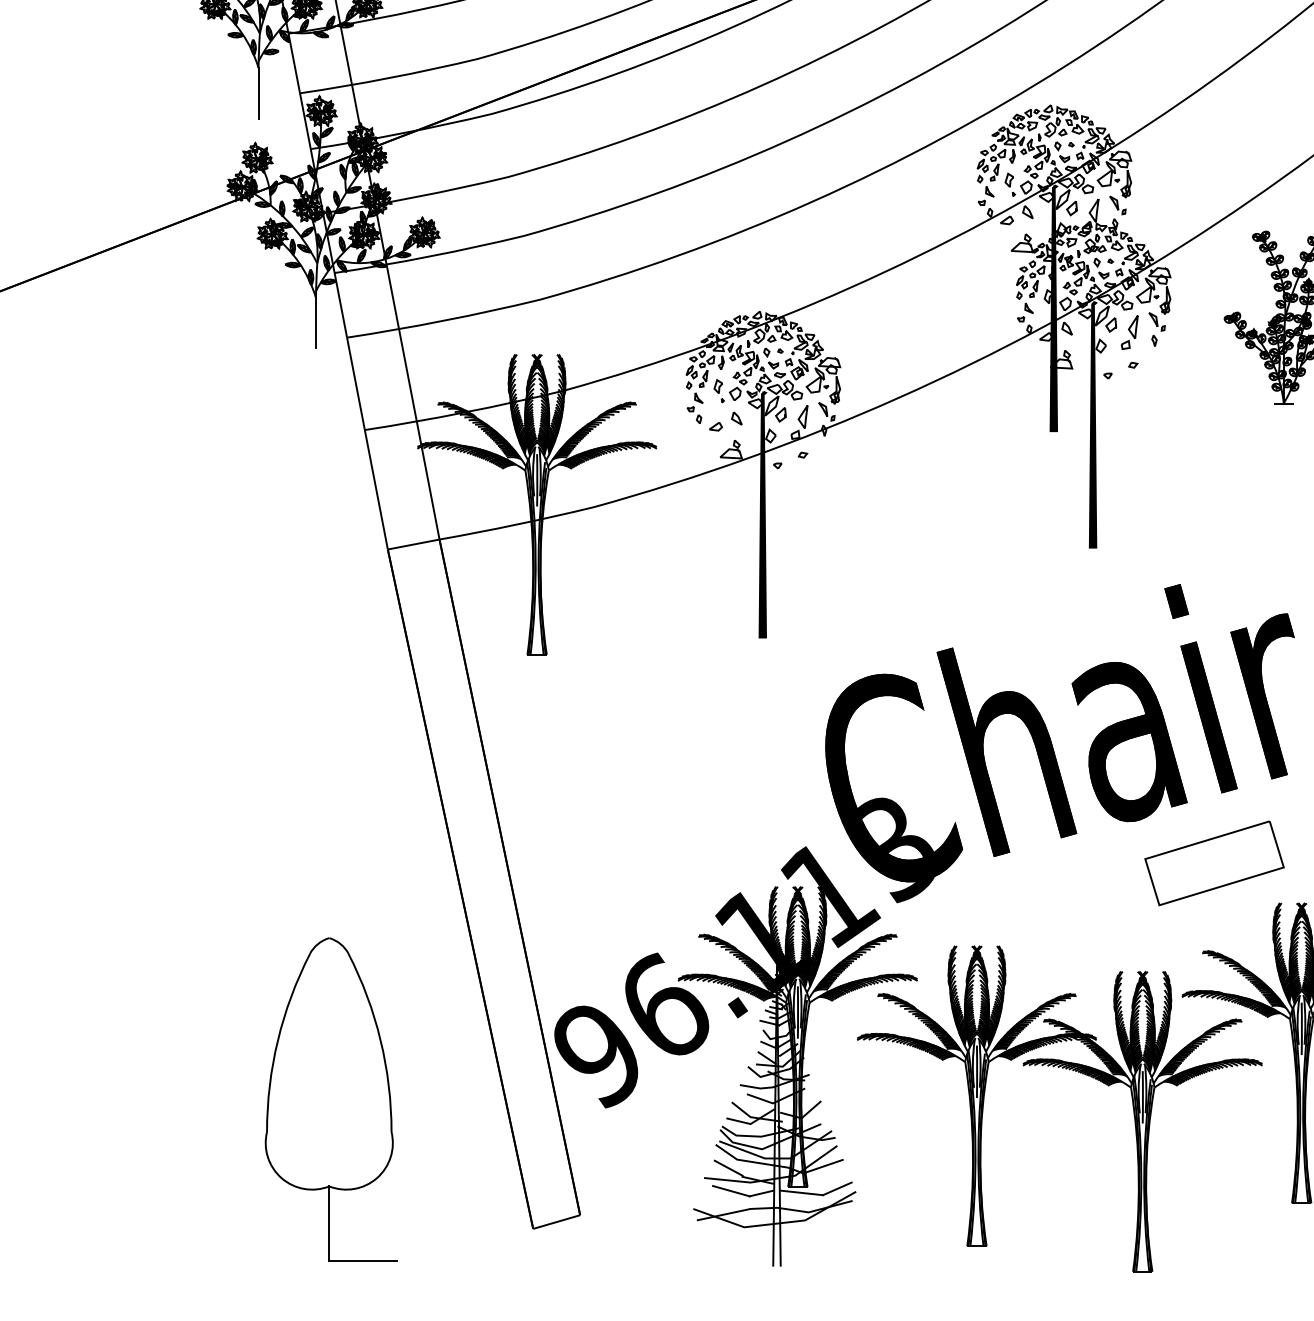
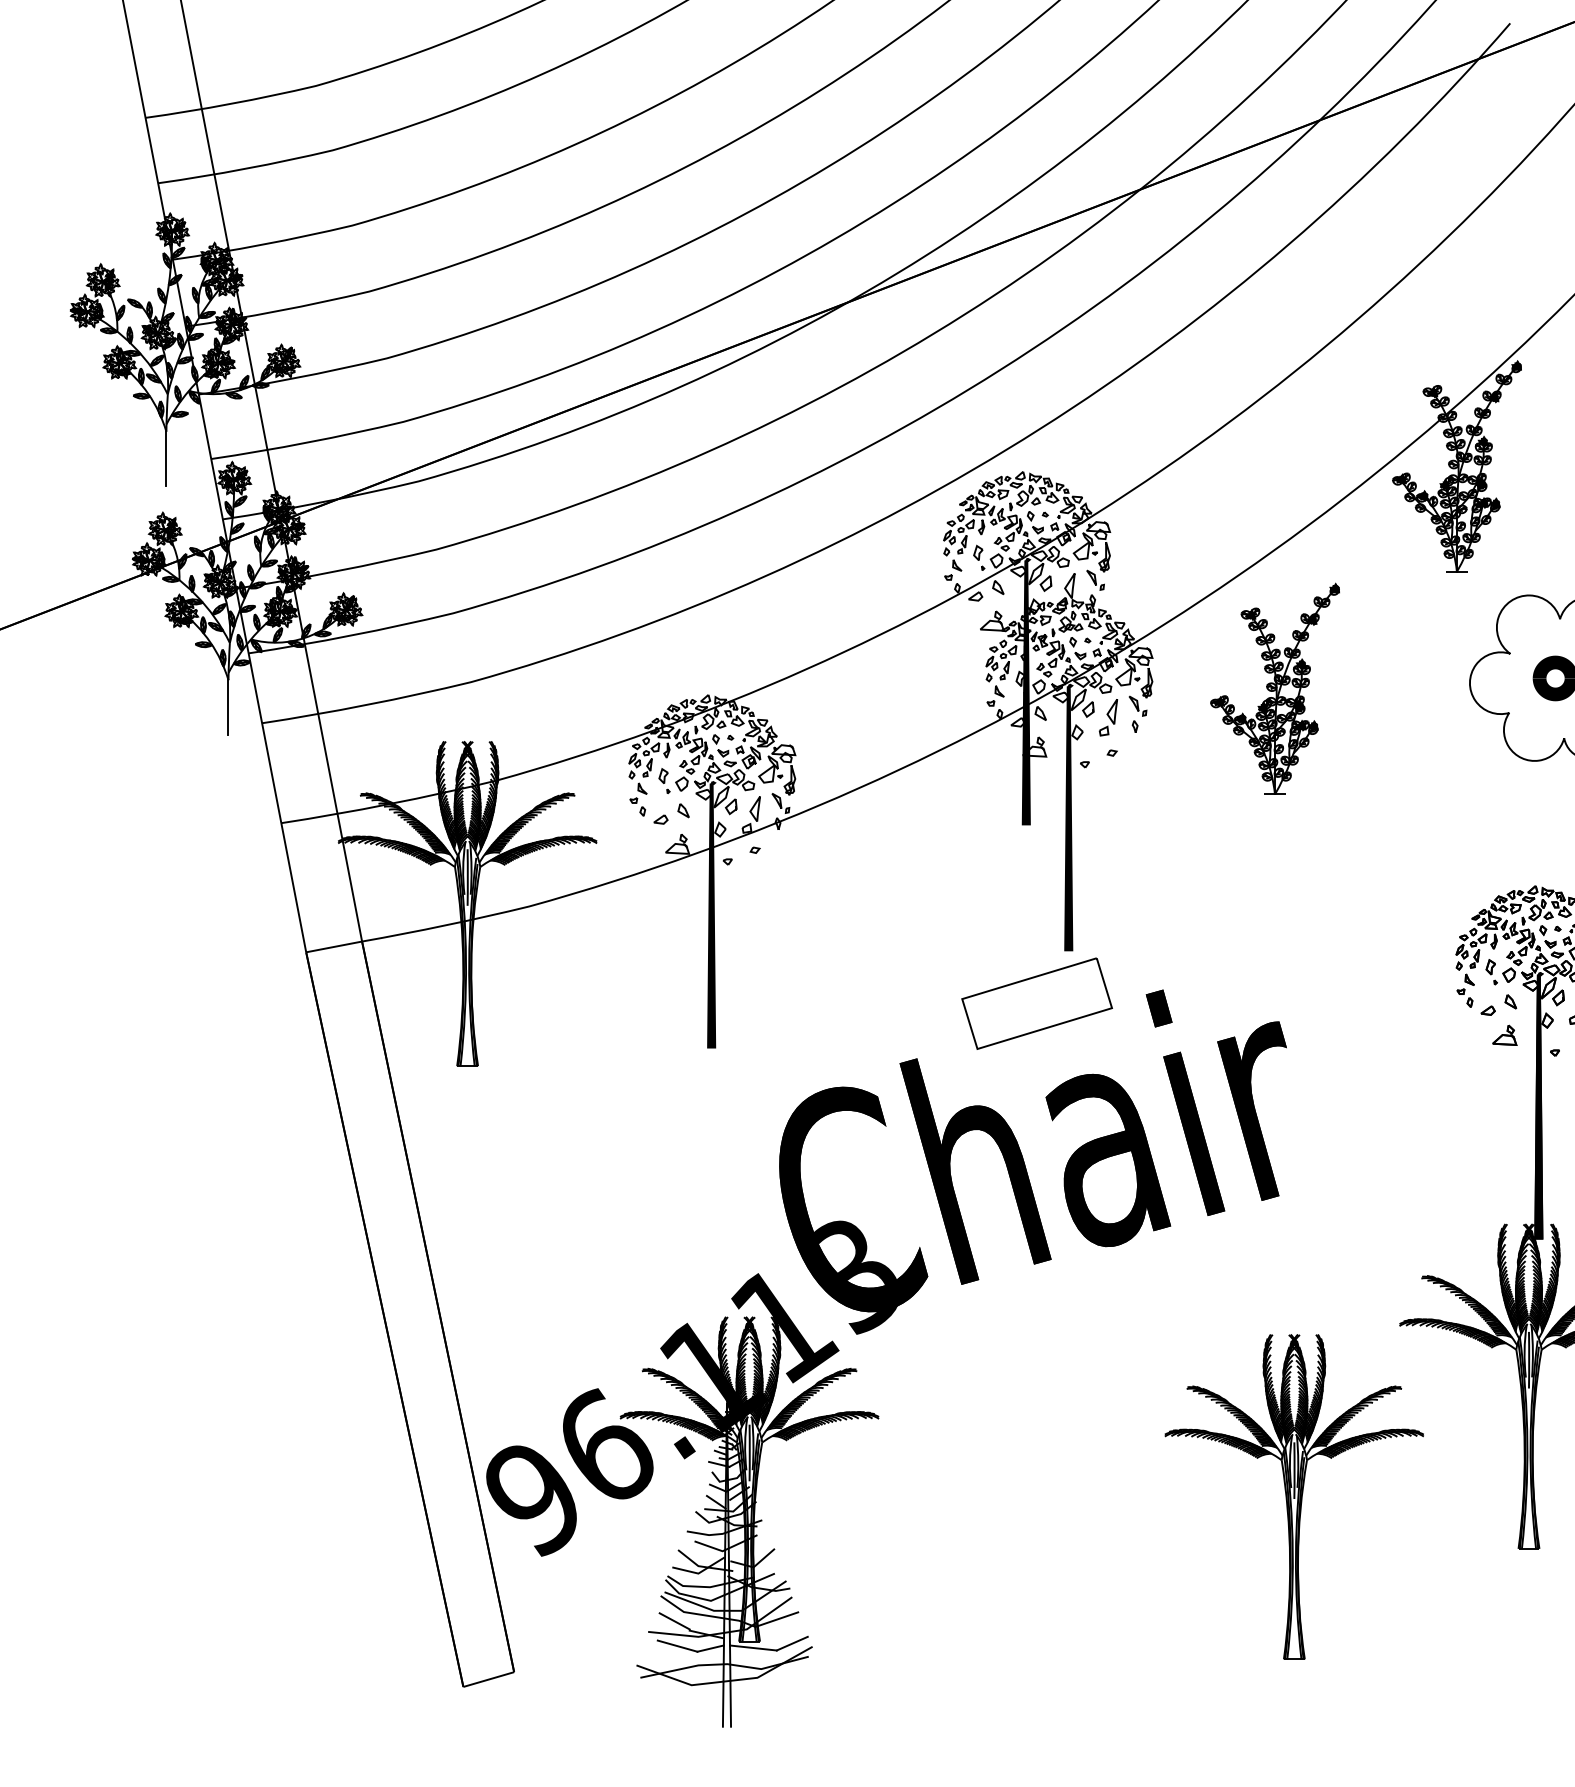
part: (1213, 863) -> (1036, 1003), moved
part: (1069, 1070) -> (1043, 1515), removed
part: (330, 1099) -> (244, 1546), removed

